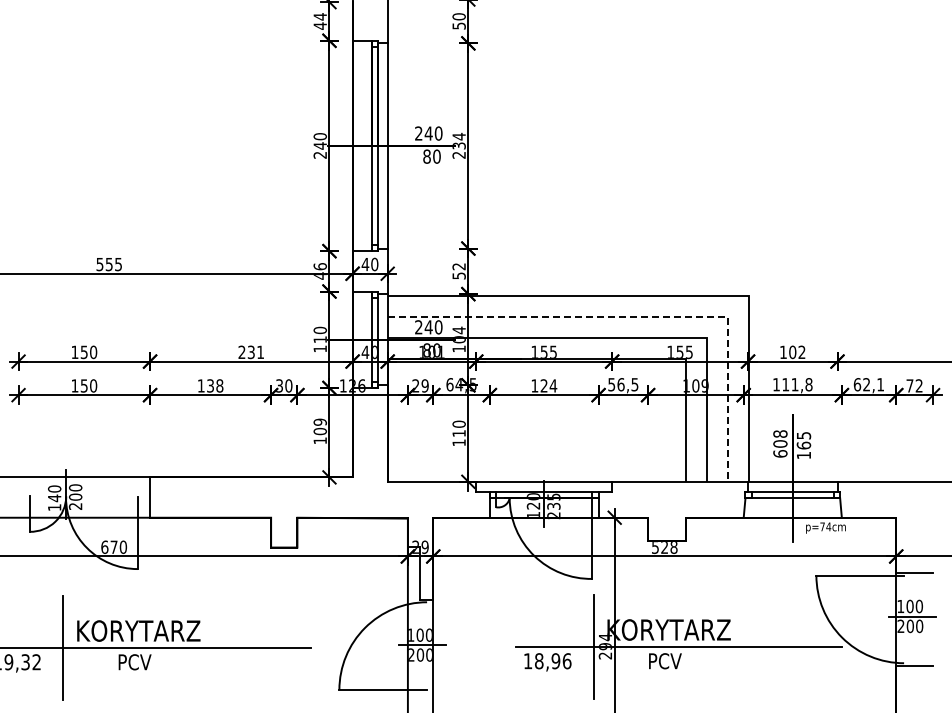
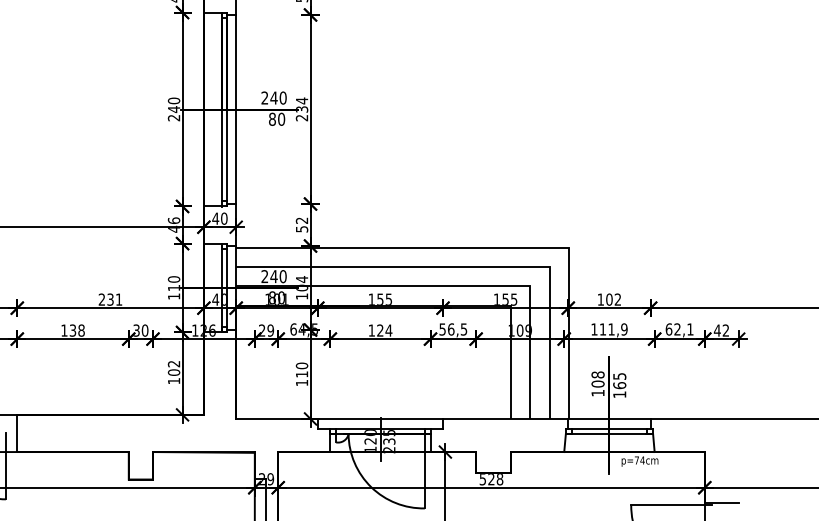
line: (641, 316) -> (470, 266), dashed -> solid
text: (808, 384) -> (623, 329), 111,8 -> 111,9
text: (909, 385) -> (716, 330), 72 -> 42
text: (319, 421) -> (173, 363), 109 -> 102
text: (780, 453) -> (598, 392), 608 -> 108

